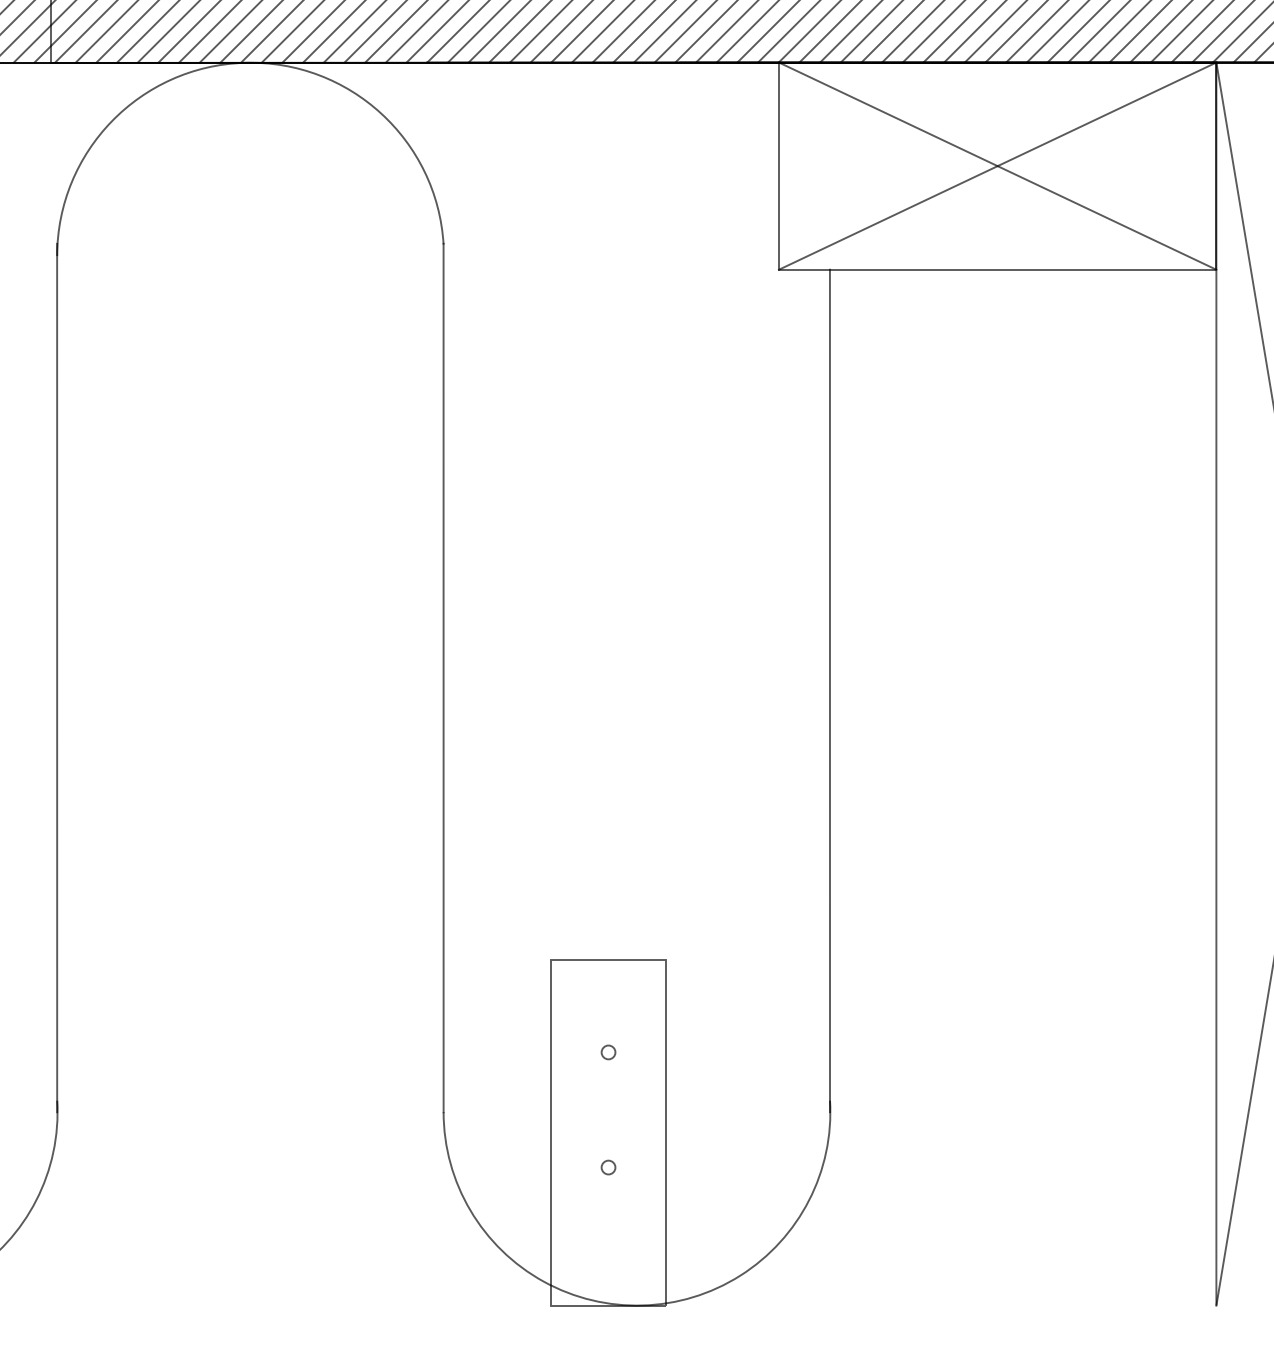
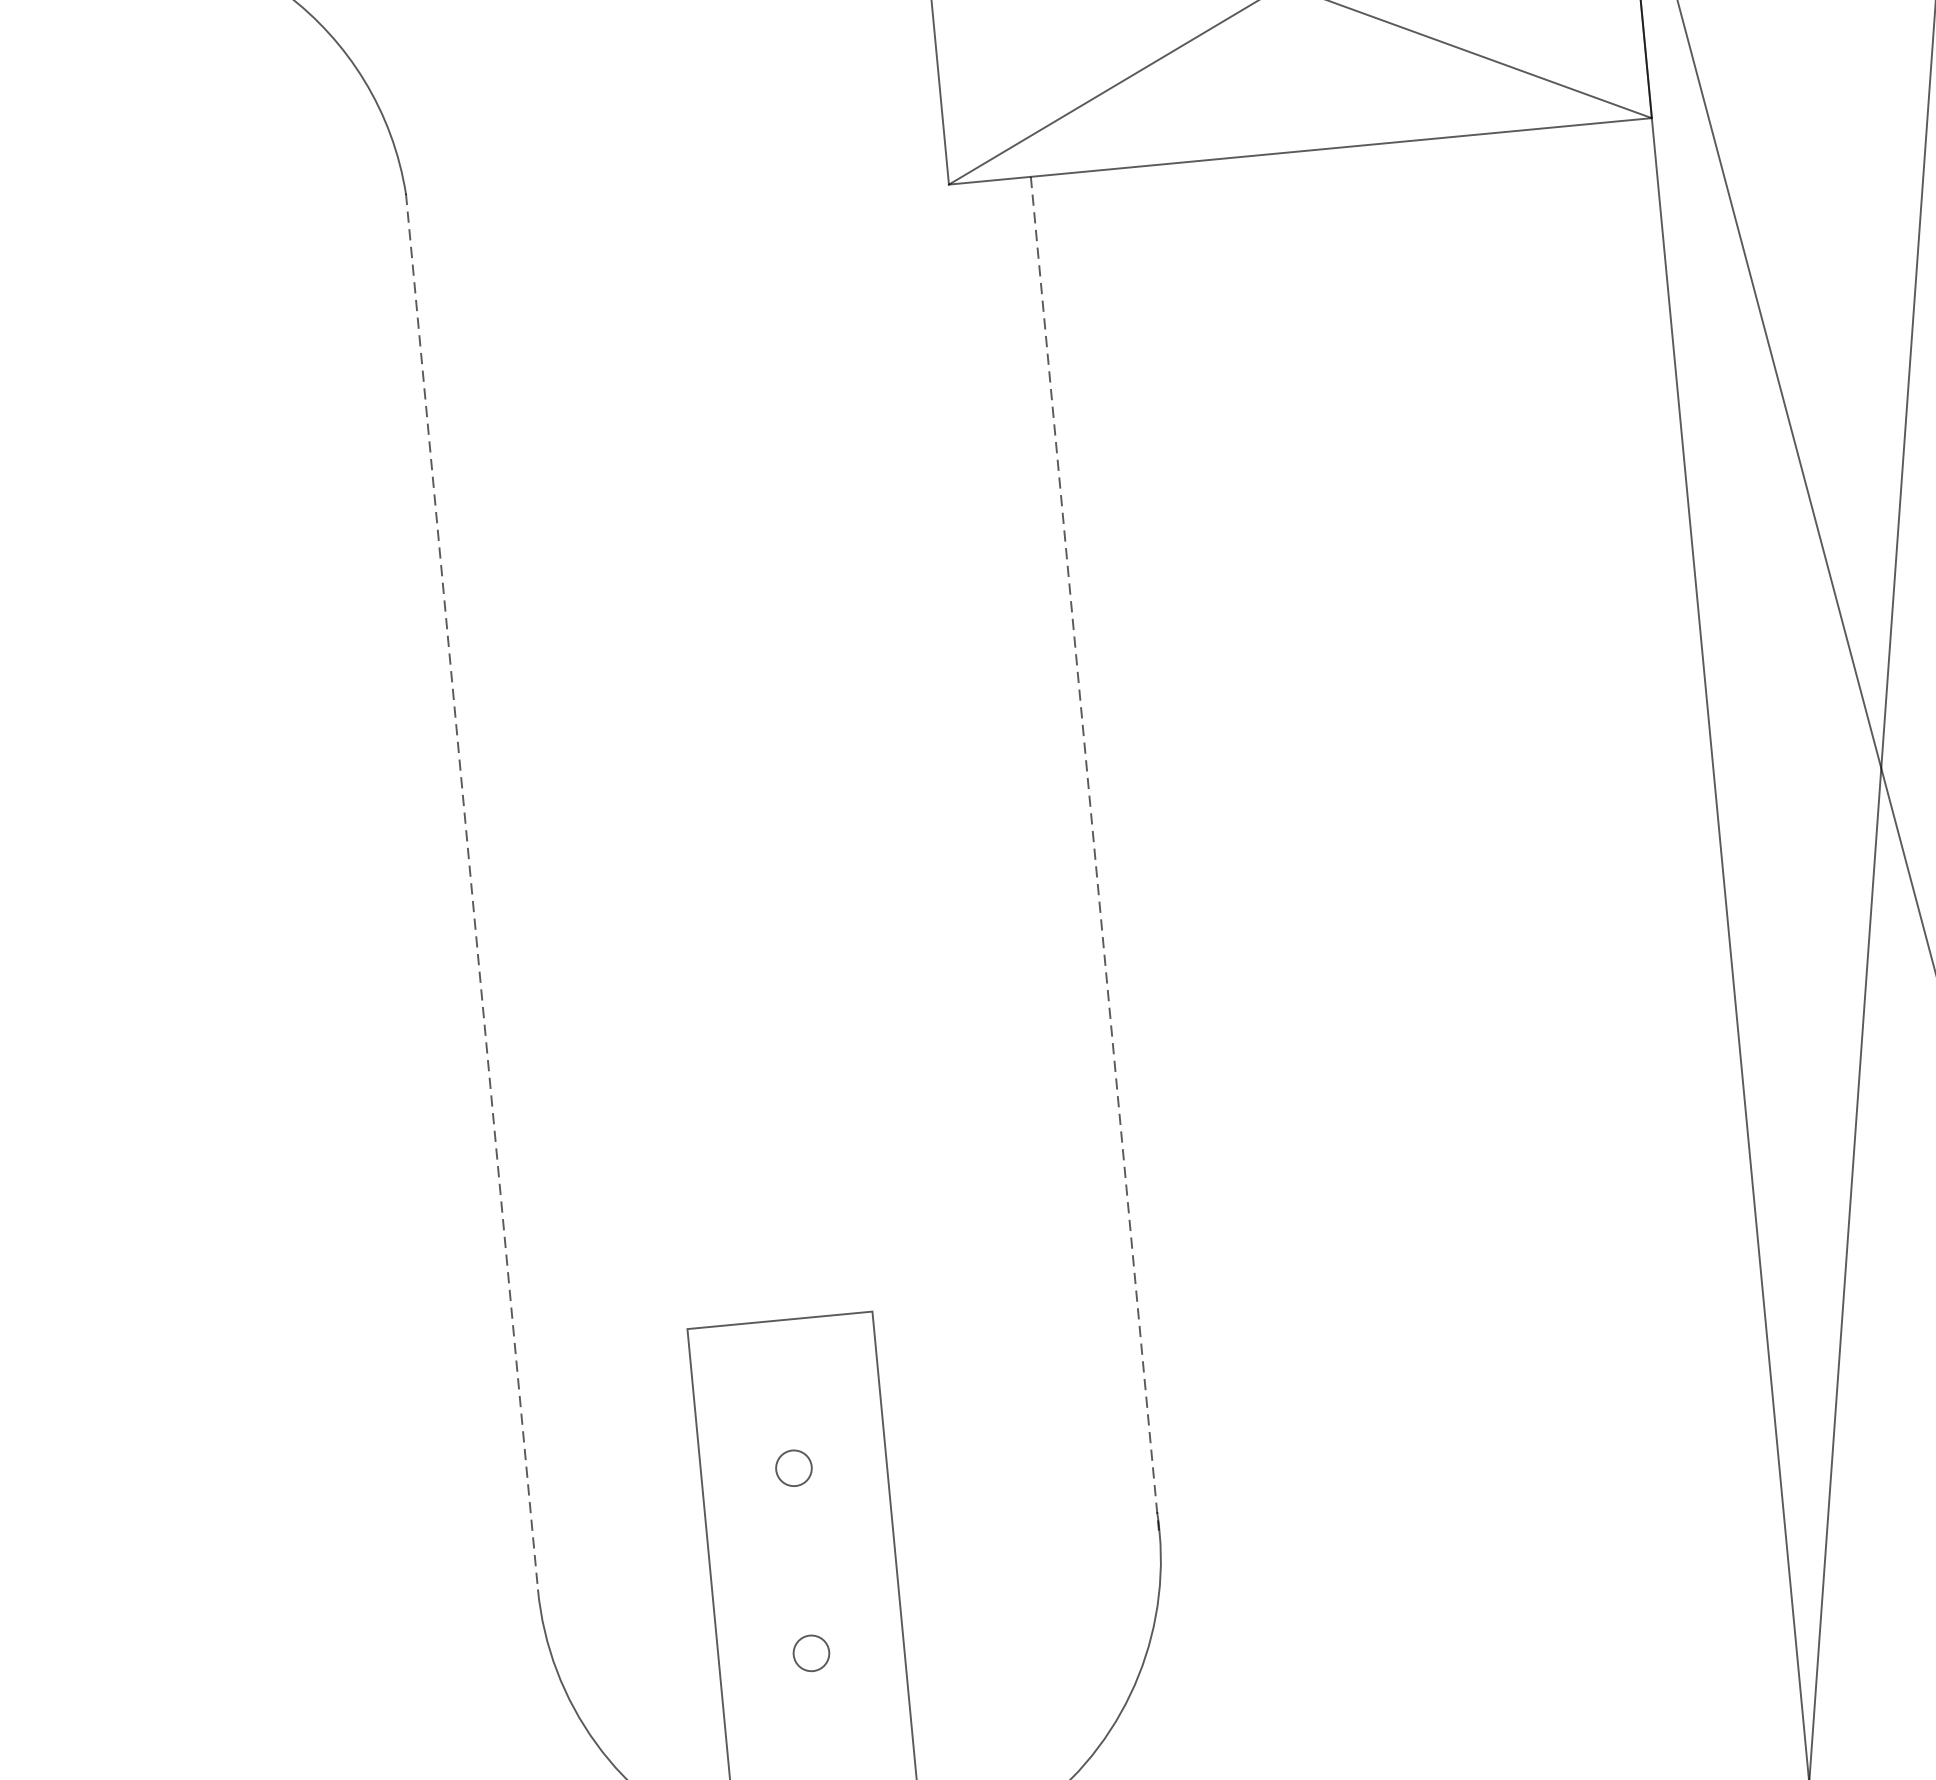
line: (443, 678) -> (471, 892), solid -> dashed
line: (829, 691) -> (1094, 854), solid -> dashed
circle: (608, 1052) -> (793, 1468), size x1.6
circle: (608, 1167) -> (811, 1653), size x1.6

